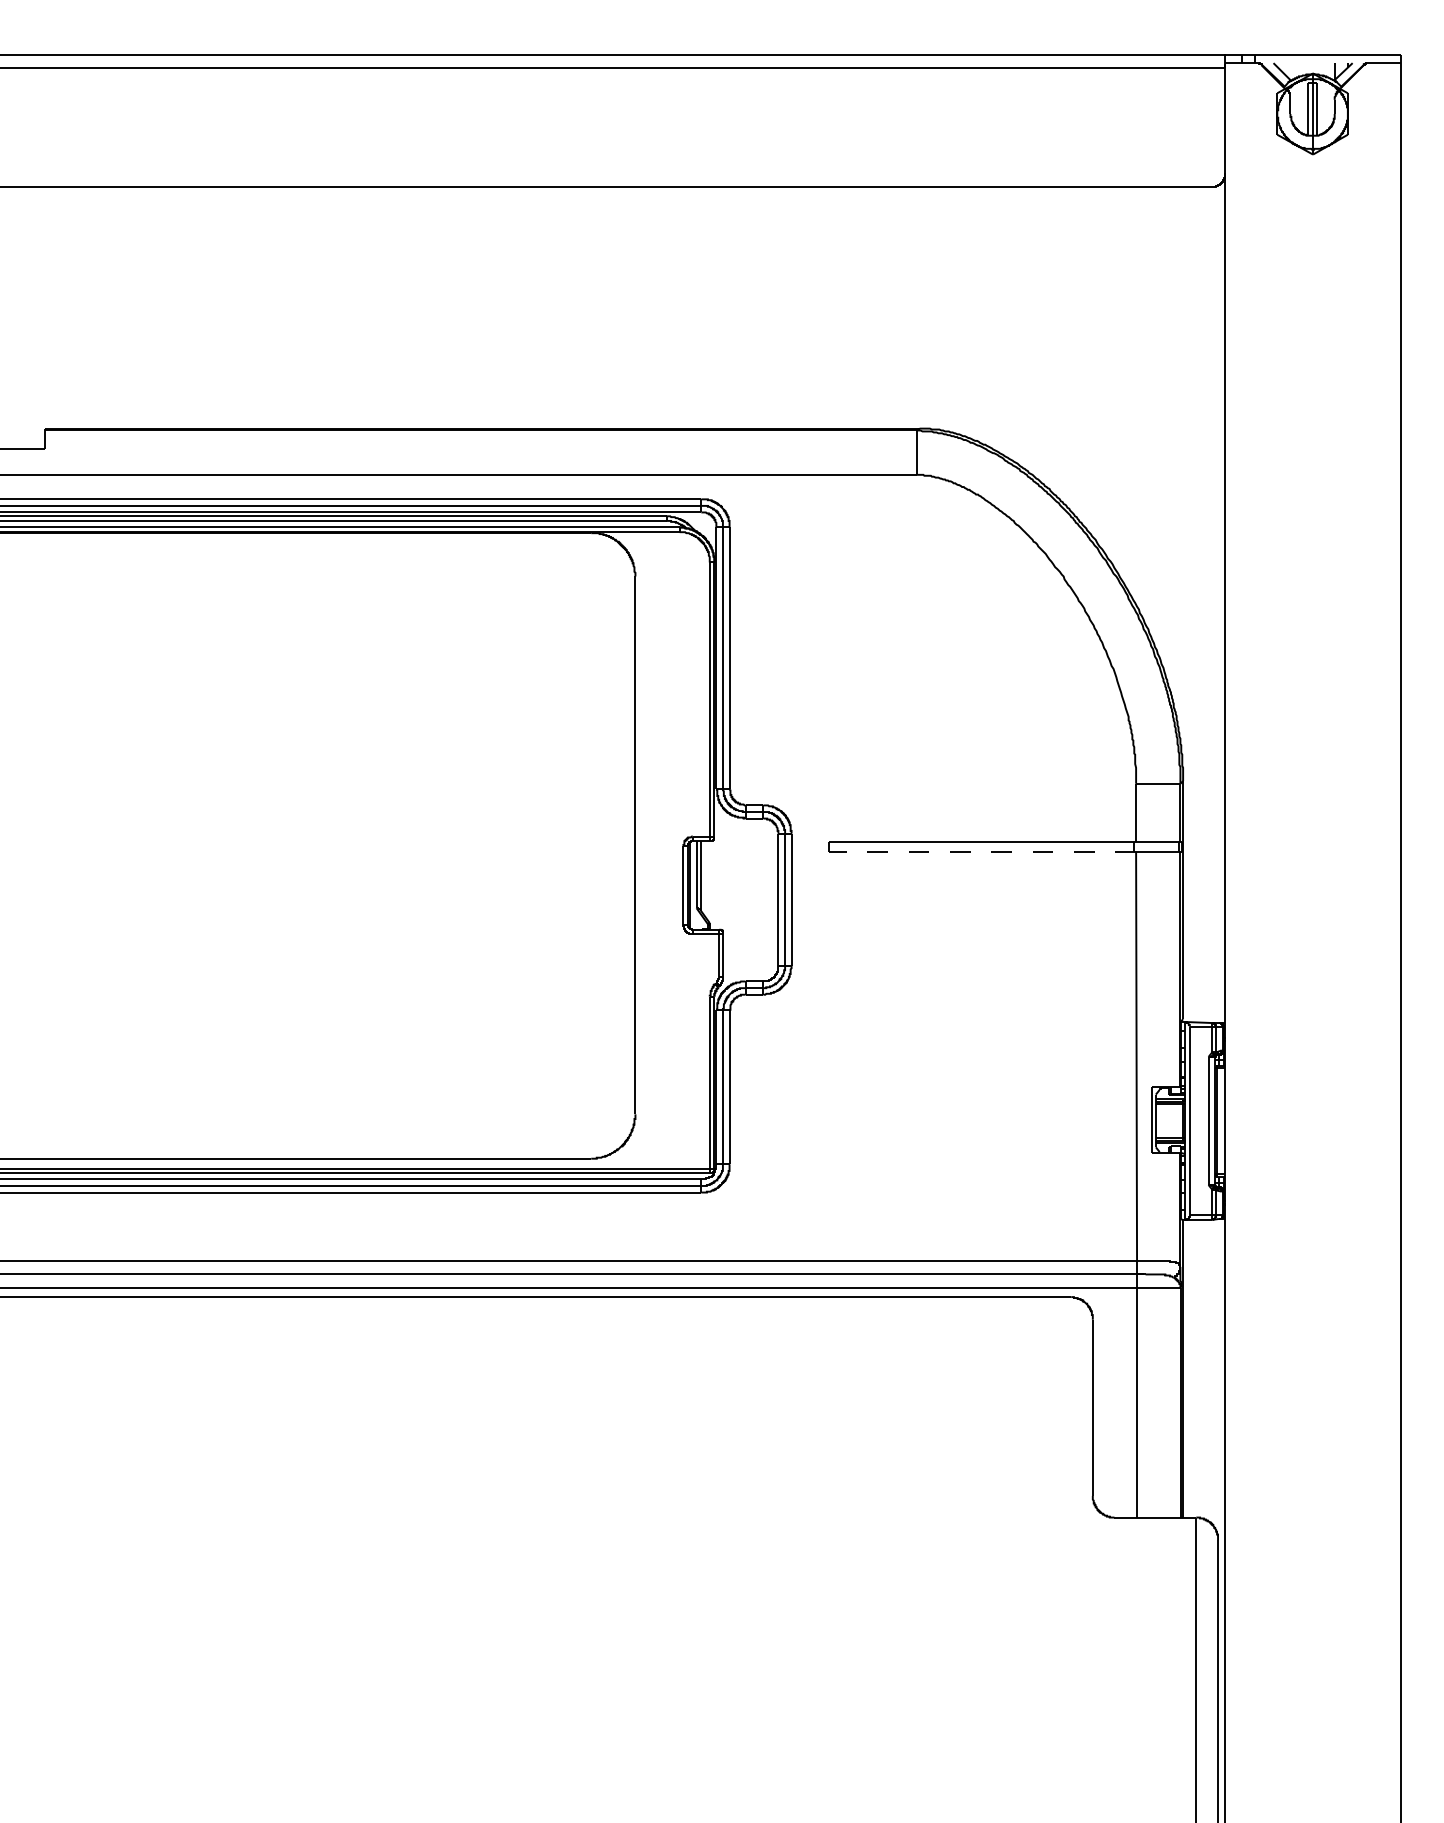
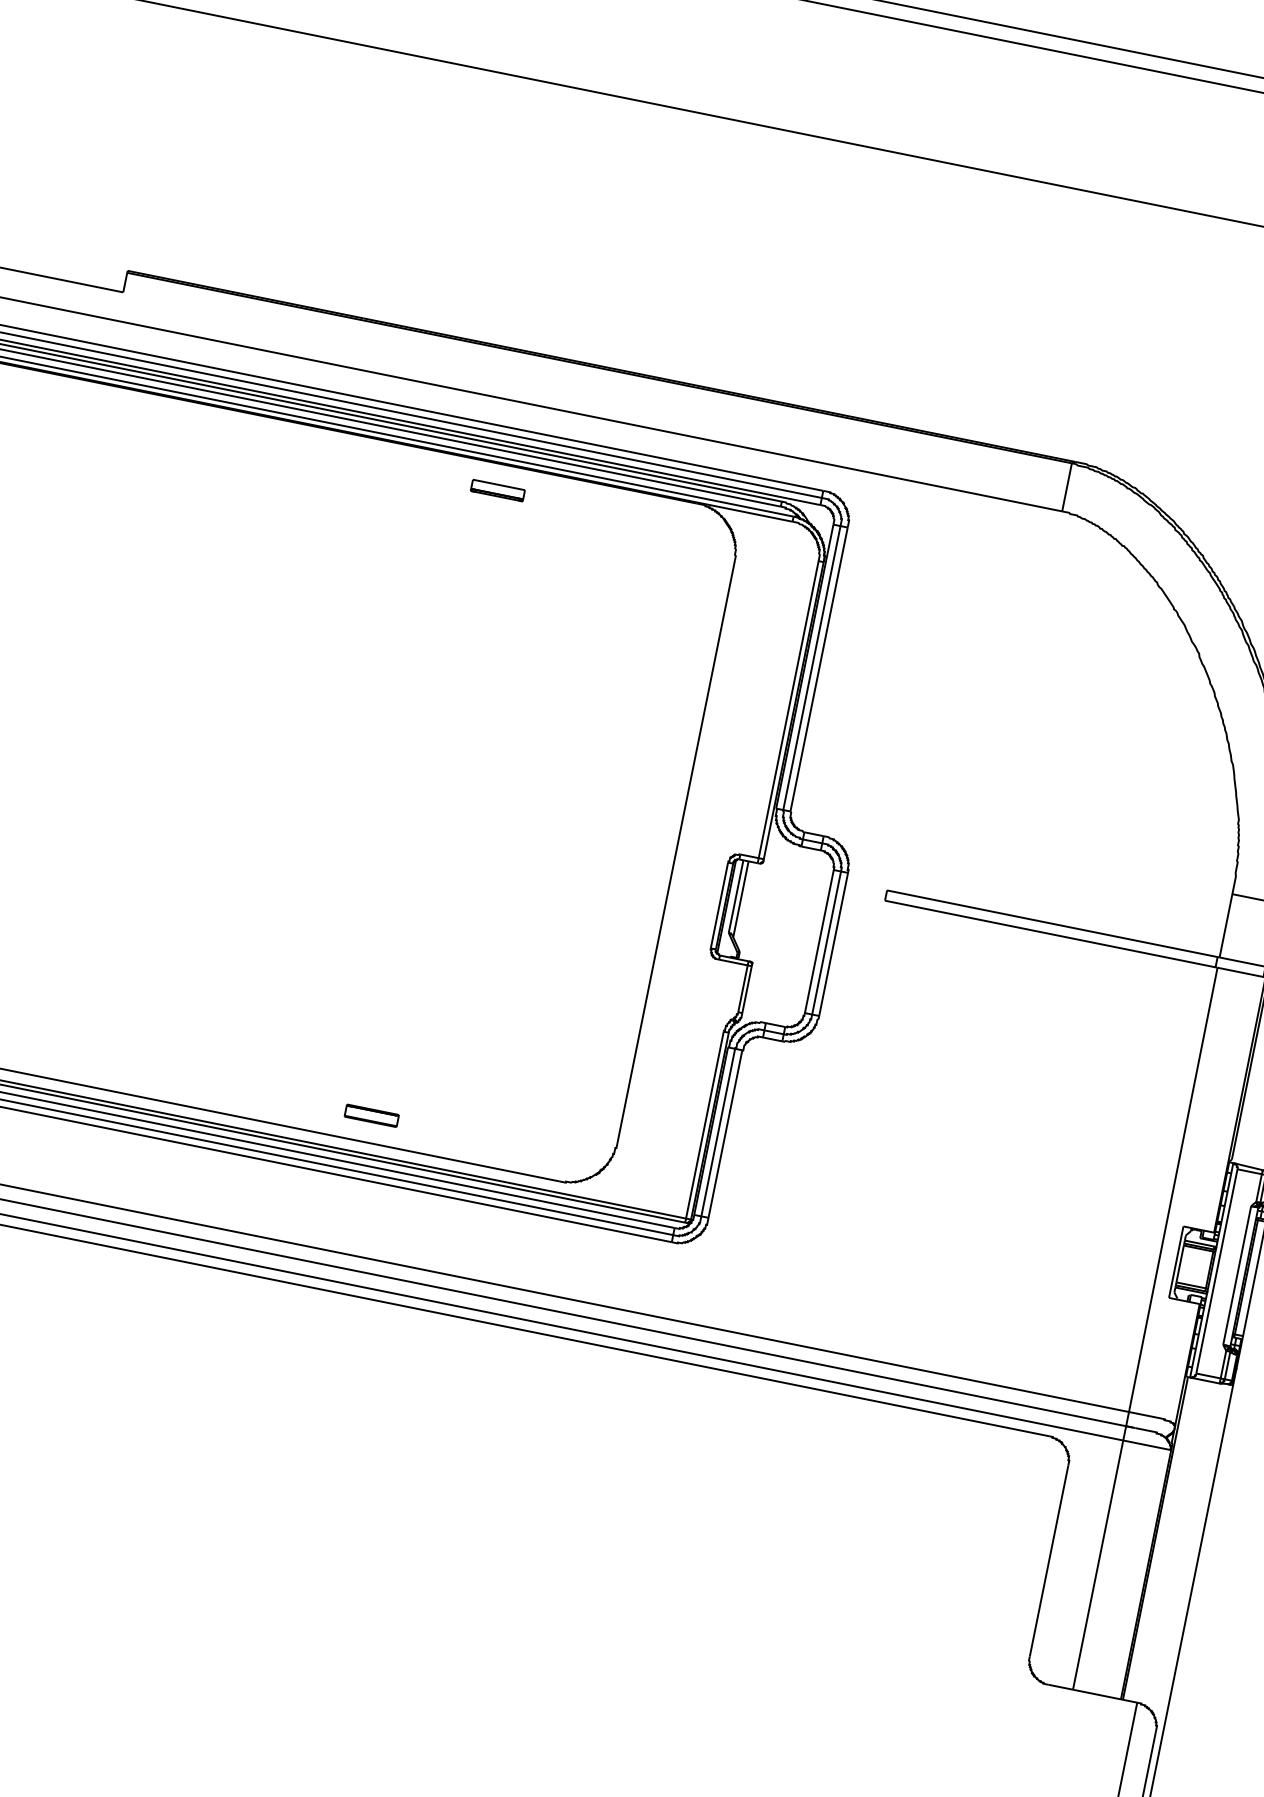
part: (412, 556) -> (497, 489), added
line: (982, 851) -> (1051, 934), dashed -> solid
part: (412, 1134) -> (371, 1116), added

